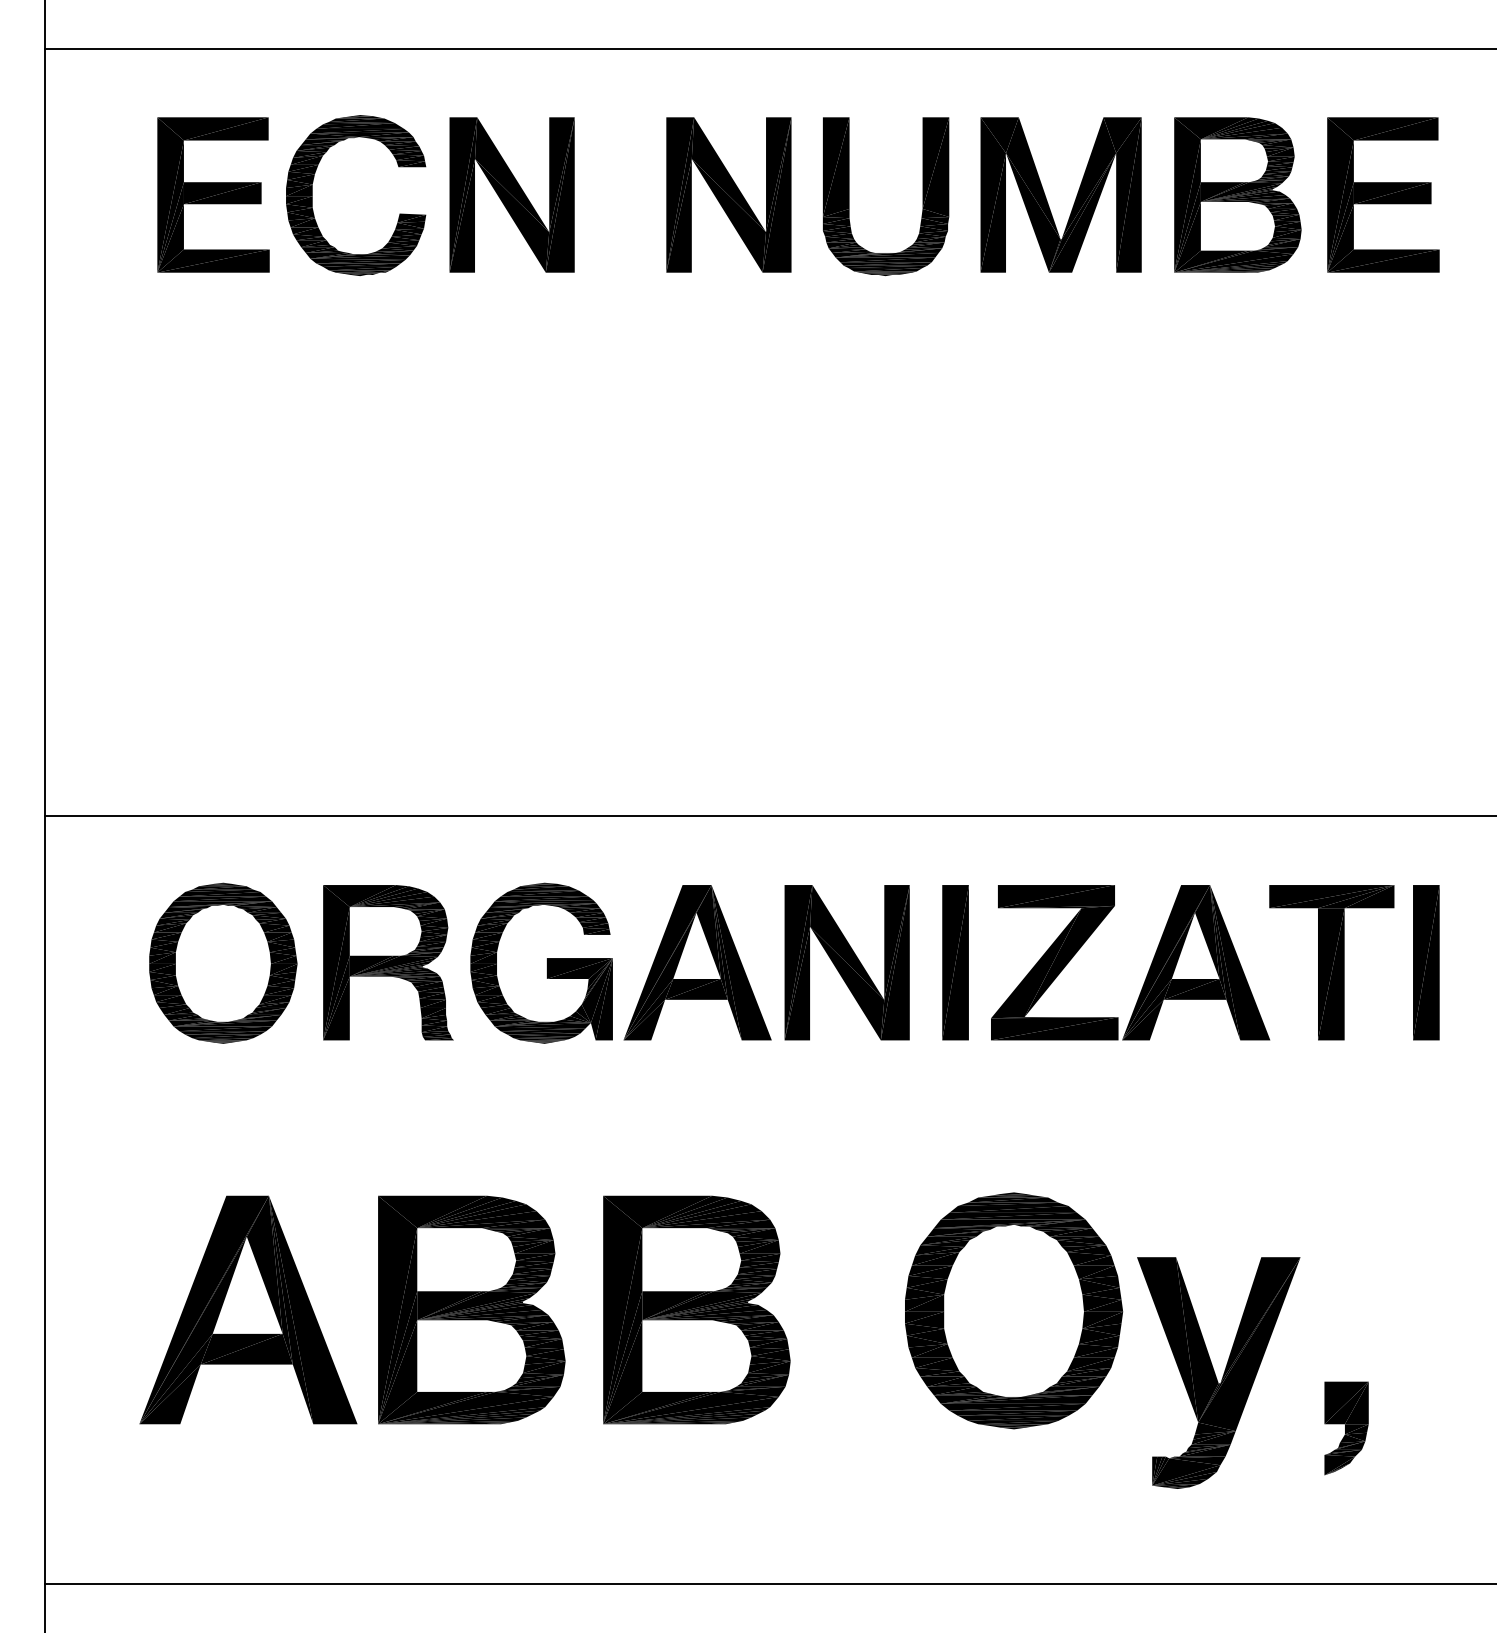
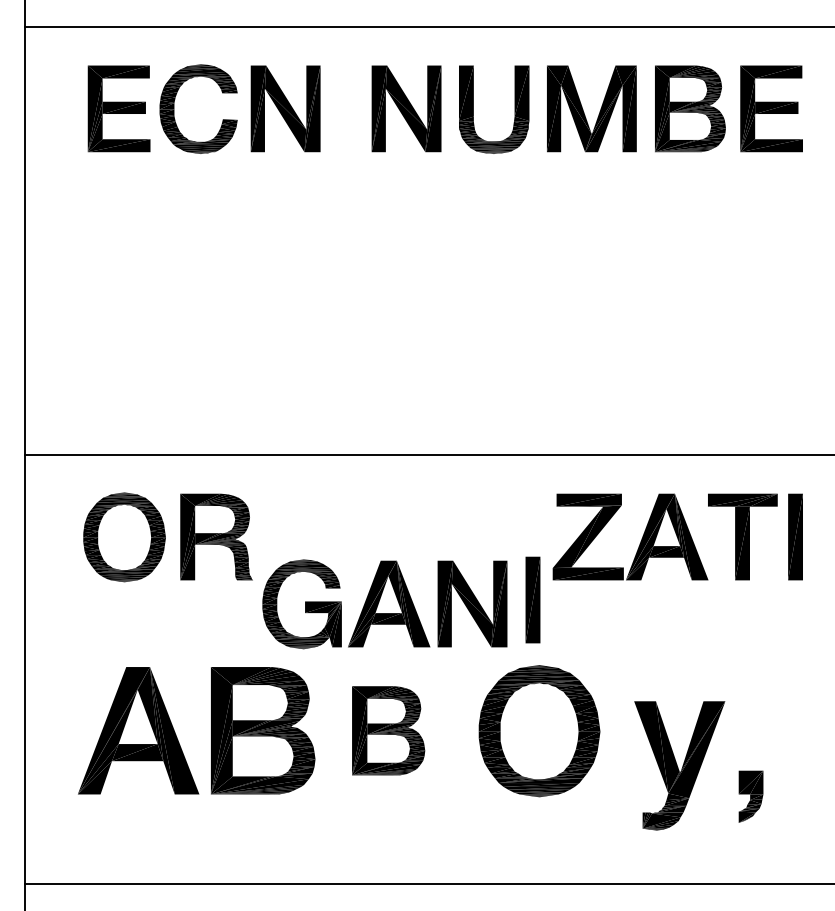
part: (954, 961) -> (532, 599), moved
part: (689, 963) -> (384, 604), moved
part: (696, 1309) -> (388, 730), size x0.7
part: (1013, 1311) -> (539, 731), moved

